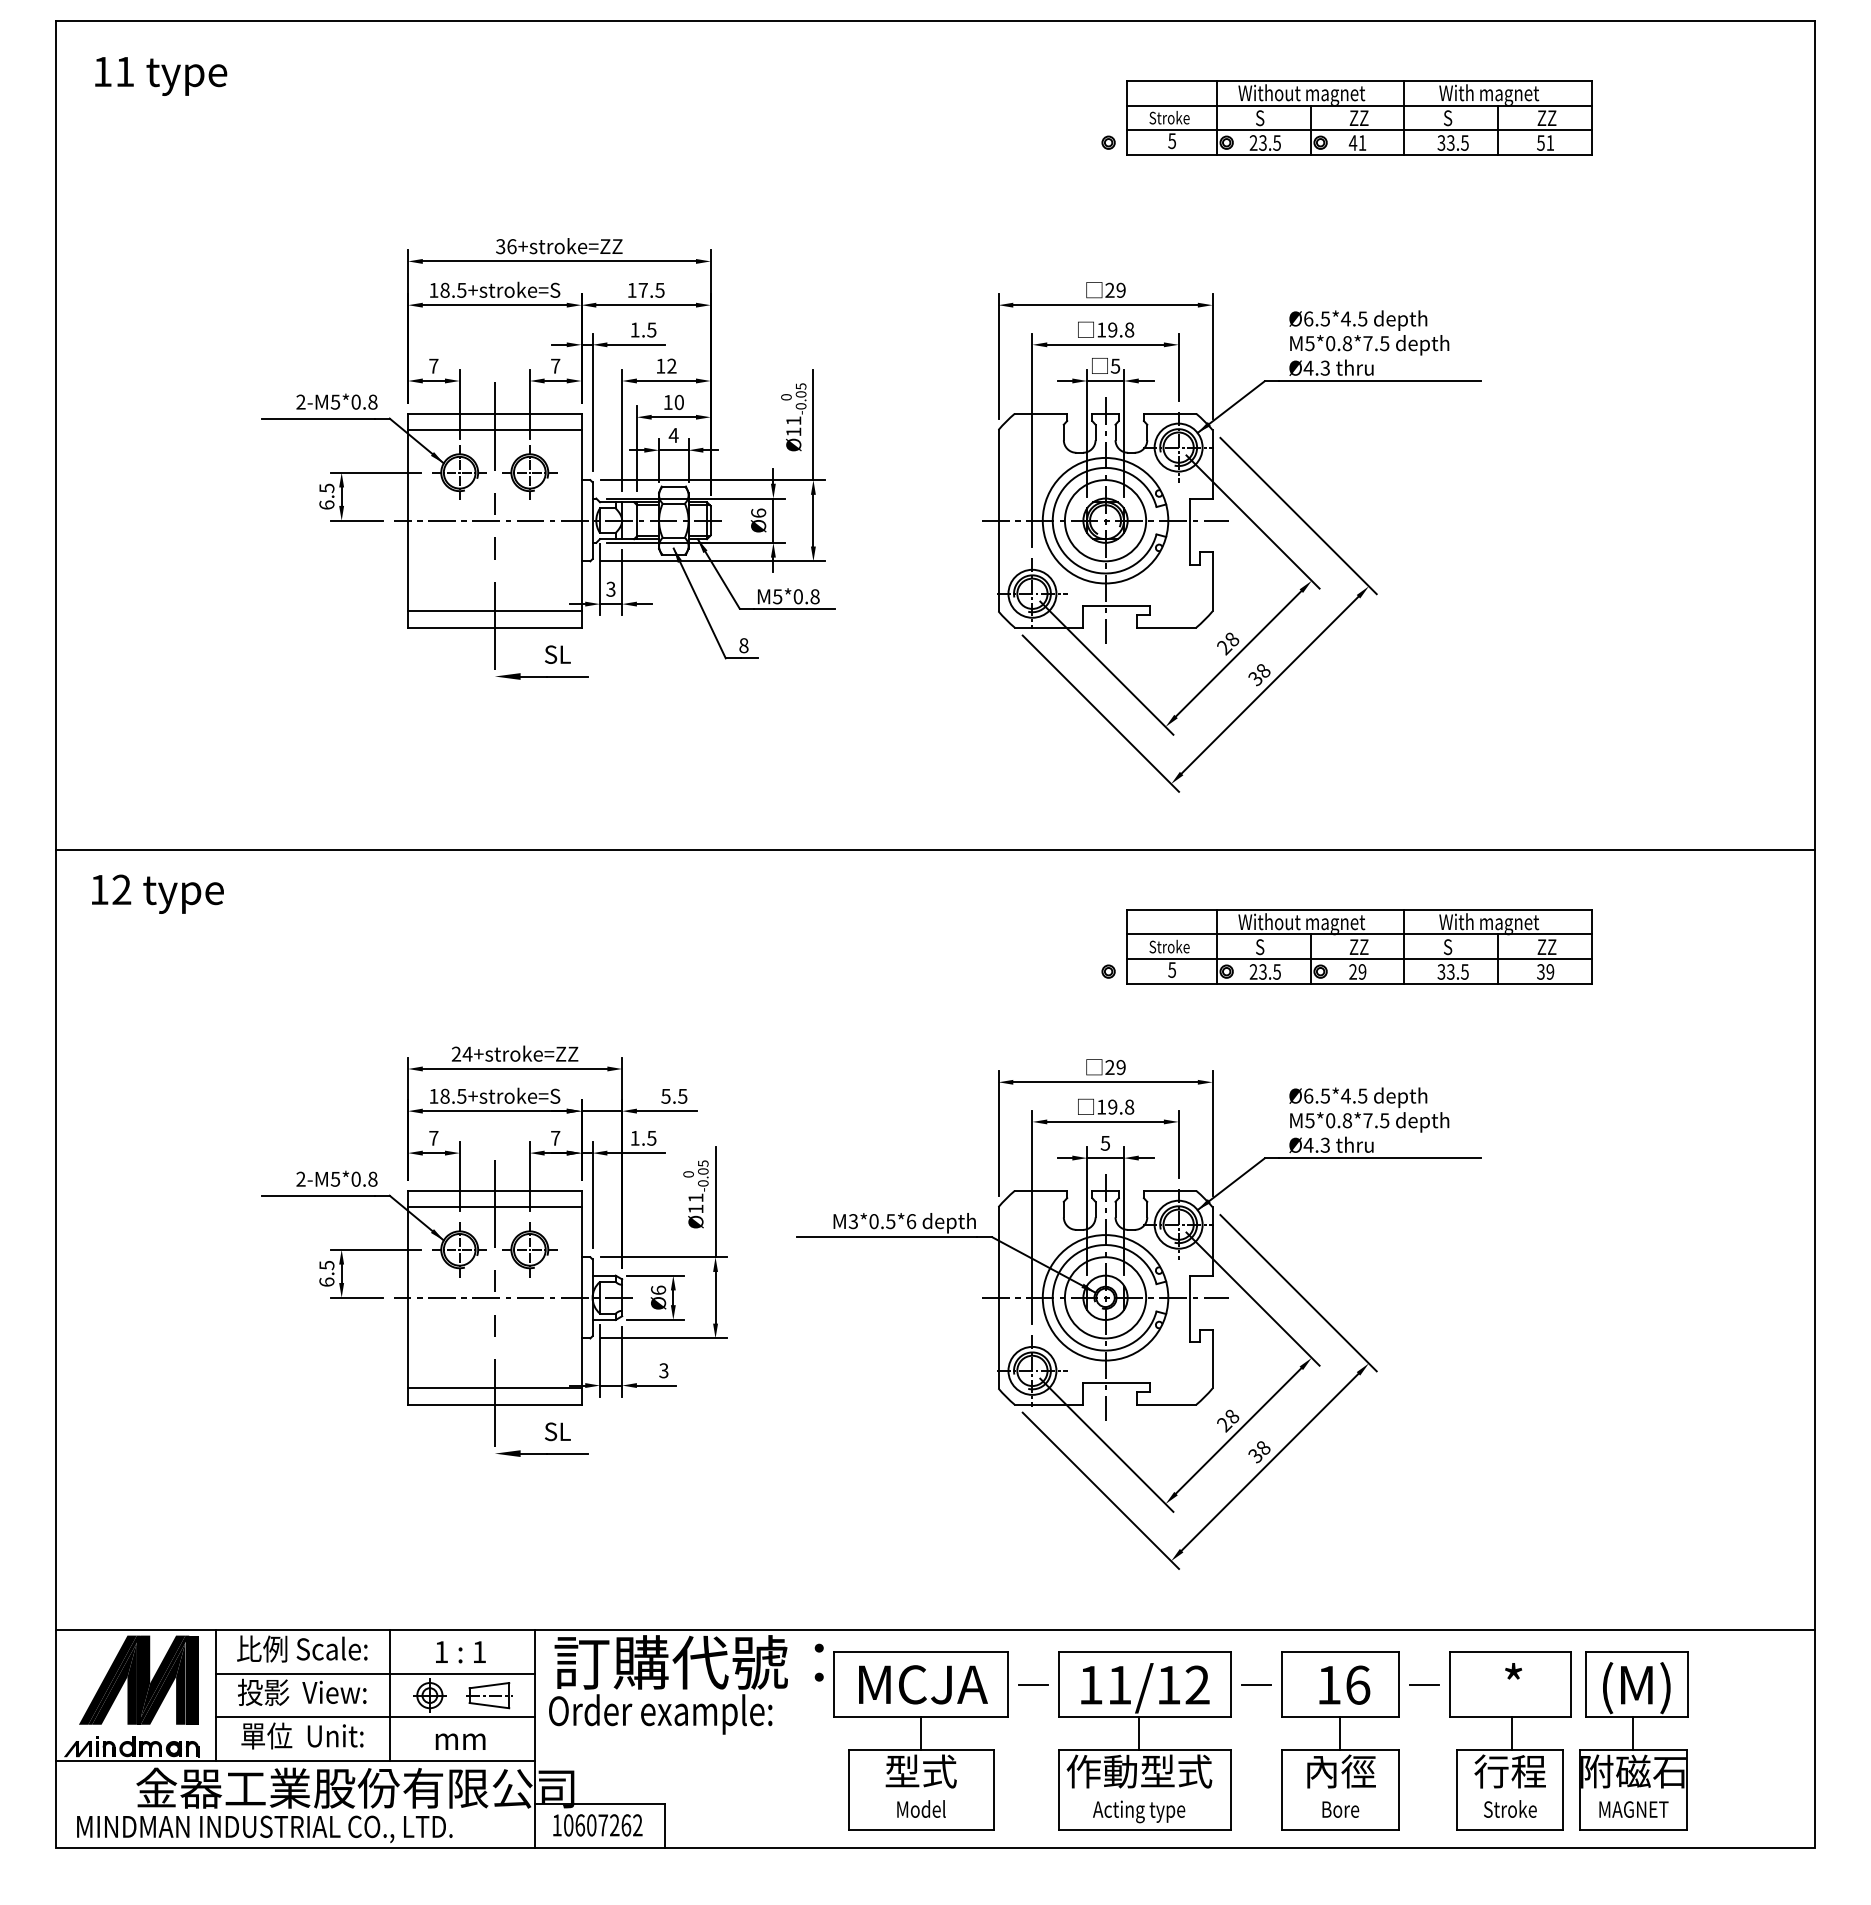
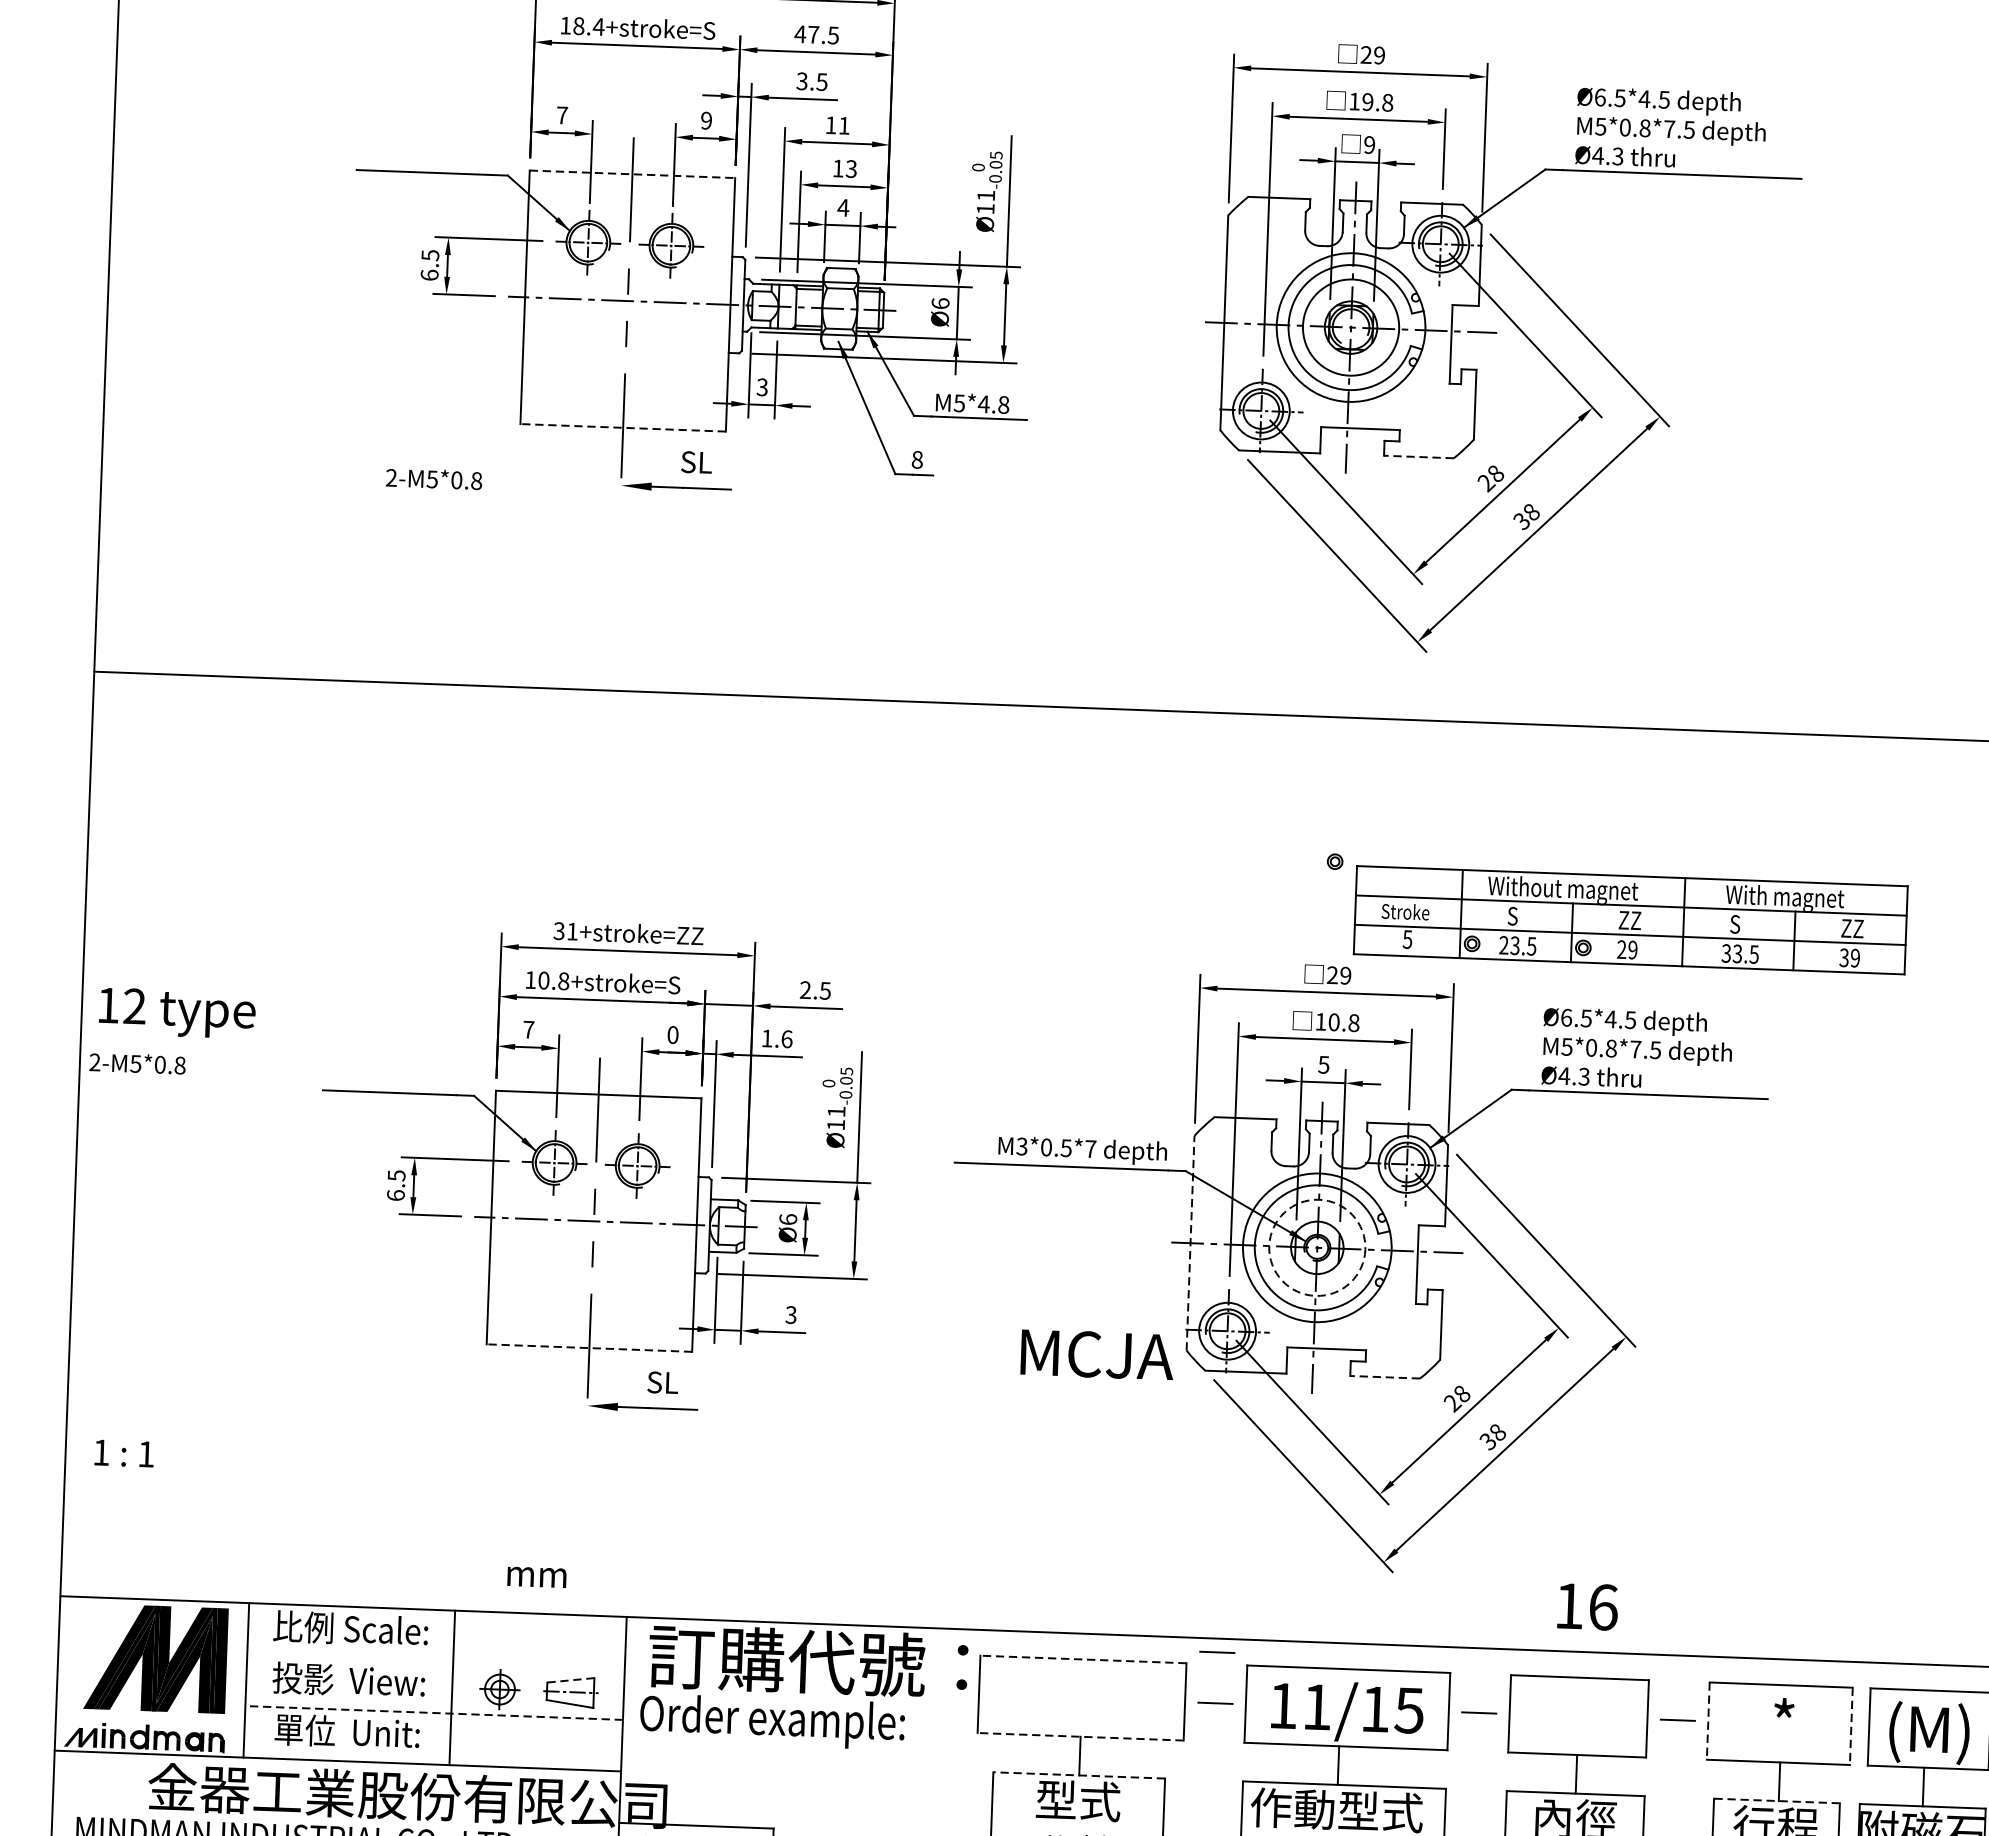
text: (461, 290) -> (598, 27), 18.5+stroke=S -> 18.4+stroke=S
text: (632, 290) -> (800, 34), 17.5 -> 47.5
text: (634, 329) -> (801, 80), 1.5 -> 3.5
text: (555, 365) -> (706, 119), 7 -> 9
text: (671, 365) -> (843, 124), 12 -> 11
text: (1115, 365) -> (1369, 144), 5 -> 9
text: (336, 401) -> (433, 478), moved
text: (678, 402) -> (850, 169), 10 -> 13
line: (494, 413) -> (632, 174), solid -> dashed
line: (494, 430) -> (631, 194), removed
text: (798, 596) -> (984, 404), M5*0.8 -> M5*4.8
line: (494, 611) -> (623, 408), removed
line: (494, 627) -> (622, 427), solid -> dashed
line: (1166, 627) -> (1418, 456), solid -> dashed
text: (157, 893) -> (176, 1012), moved
part: (1359, 946) -> (1630, 919), moved
text: (461, 1053) -> (565, 930), 24+stroke=ZZ -> 31+stroke=ZZ
text: (453, 1095) -> (553, 979), 18.5+stroke=S -> 10.8+stroke=S
text: (665, 1095) -> (805, 989), 5.5 -> 2.5
text: (1112, 1106) -> (1333, 1021), 19.8 -> 10.8
text: (555, 1137) -> (672, 1034), 7 -> 0
text: (651, 1137) -> (786, 1038), 1.5 -> 1.6
text: (336, 1178) -> (137, 1063), moved
line: (494, 1207) -> (597, 1114), removed
text: (911, 1221) -> (1090, 1149), M3*0.5*6 -> M3*0.5*7
line: (998, 1297) -> (1190, 1242), solid -> dashed
circle: (1105, 1297) -> (1317, 1247), solid -> dashed
line: (494, 1388) -> (589, 1328), removed
line: (494, 1404) -> (589, 1347), solid -> dashed
line: (1166, 1404) -> (1384, 1376), solid -> dashed
line: (1033, 1641) -> (1217, 1651), added
text: (460, 1652) -> (123, 1453), moved
line: (920, 1652) -> (1082, 1659), solid -> dashed
line: (374, 1673) -> (435, 1660), removed
text: (923, 1684) -> (1097, 1354), moved
text: (1197, 1684) -> (1409, 1709), 11/12 -> 11/15
text: (1344, 1684) -> (1587, 1605), moved
line: (1449, 1684) -> (1707, 1720), solid -> dashed
line: (1570, 1684) -> (1851, 1725), solid -> dashed
line: (489, 1685) -> (570, 1680), solid -> dashed
line: (374, 1717) -> (433, 1713), solid -> dashed
line: (920, 1717) -> (1079, 1736), solid -> dashed
text: (460, 1741) -> (536, 1576), moved
line: (921, 1750) -> (1079, 1775), solid -> dashed
line: (1509, 1750) -> (1776, 1801), solid -> dashed

